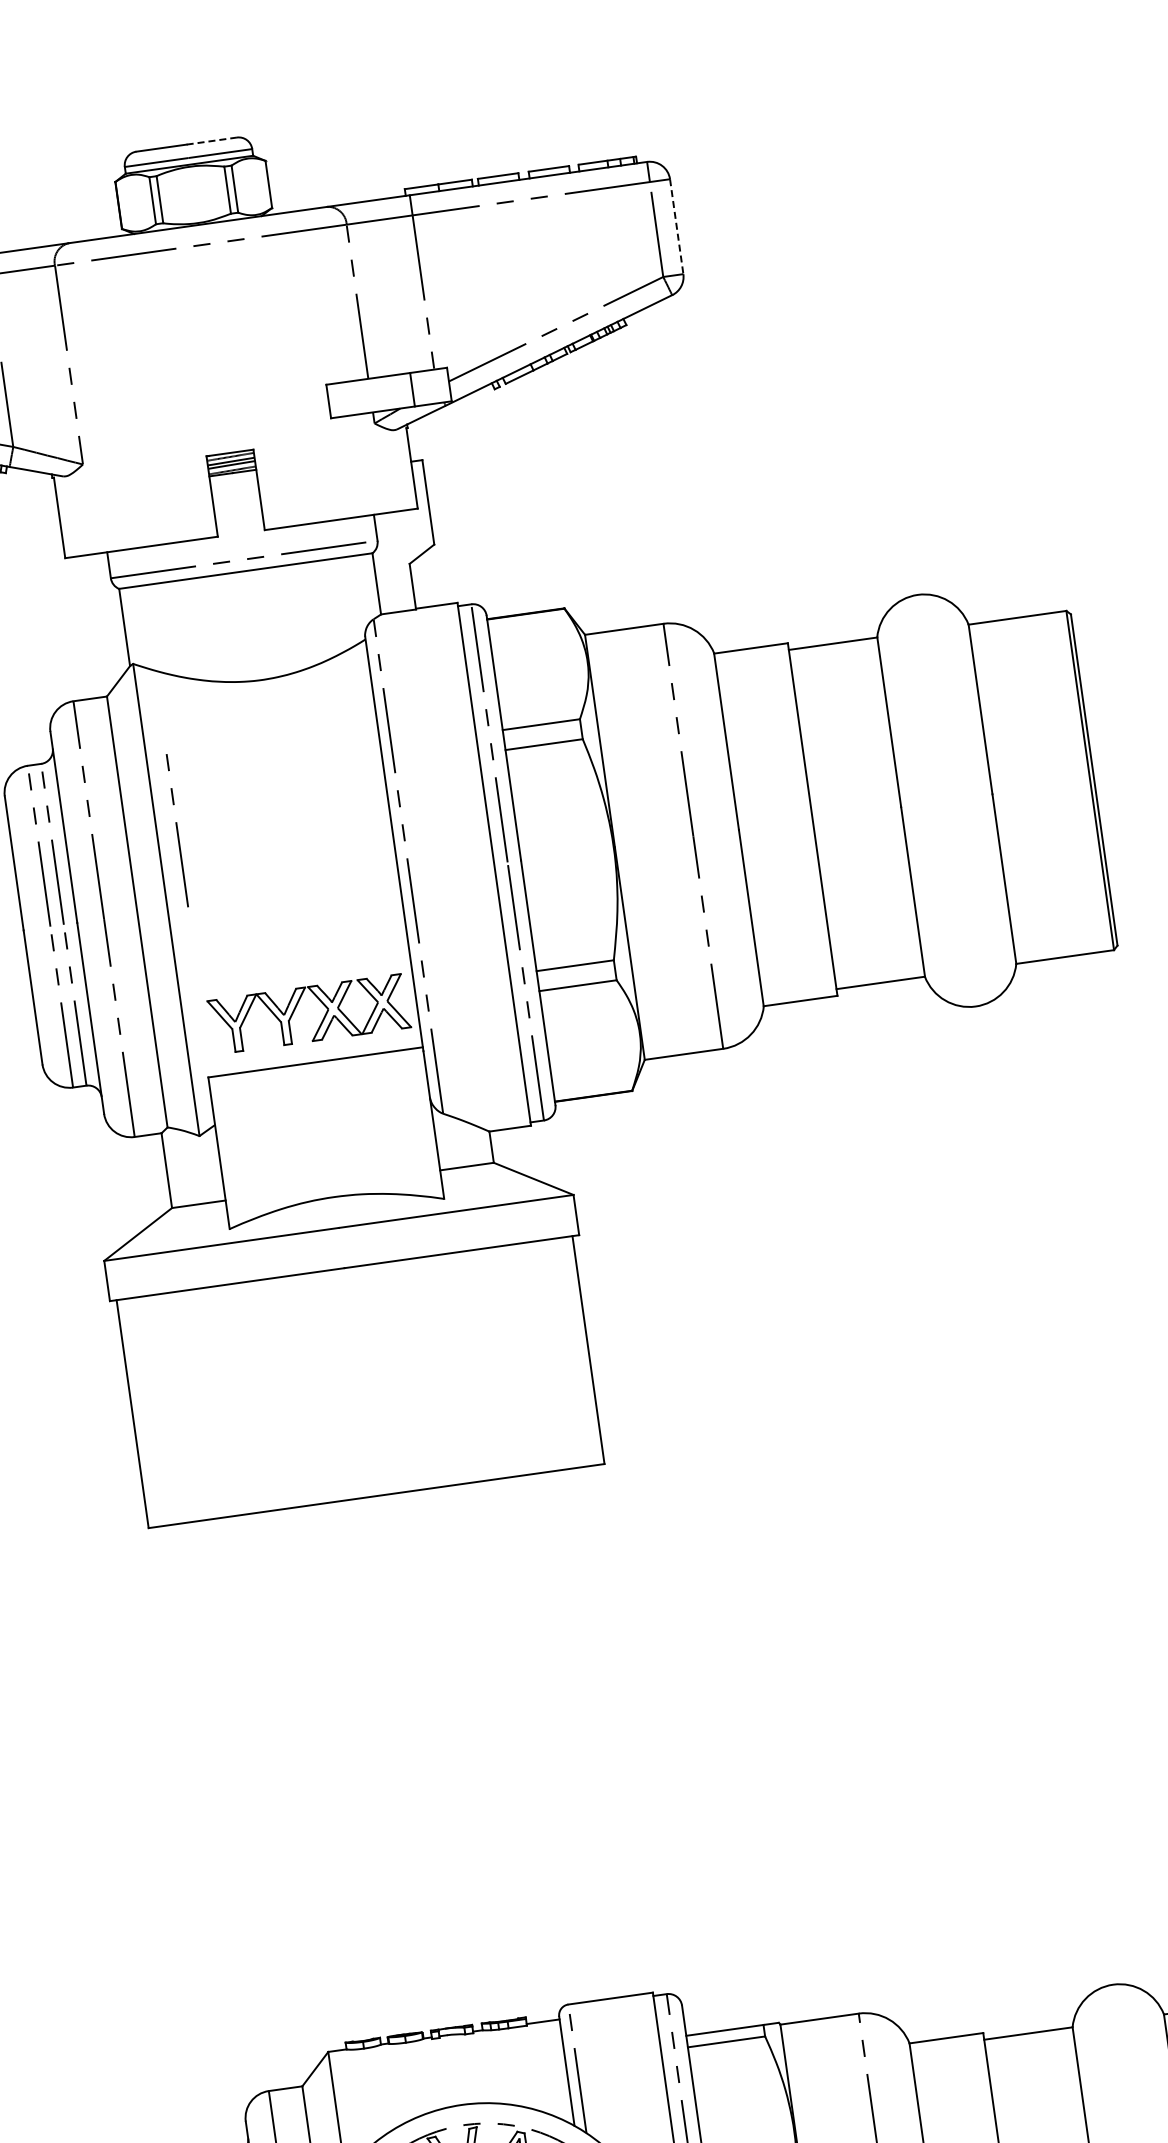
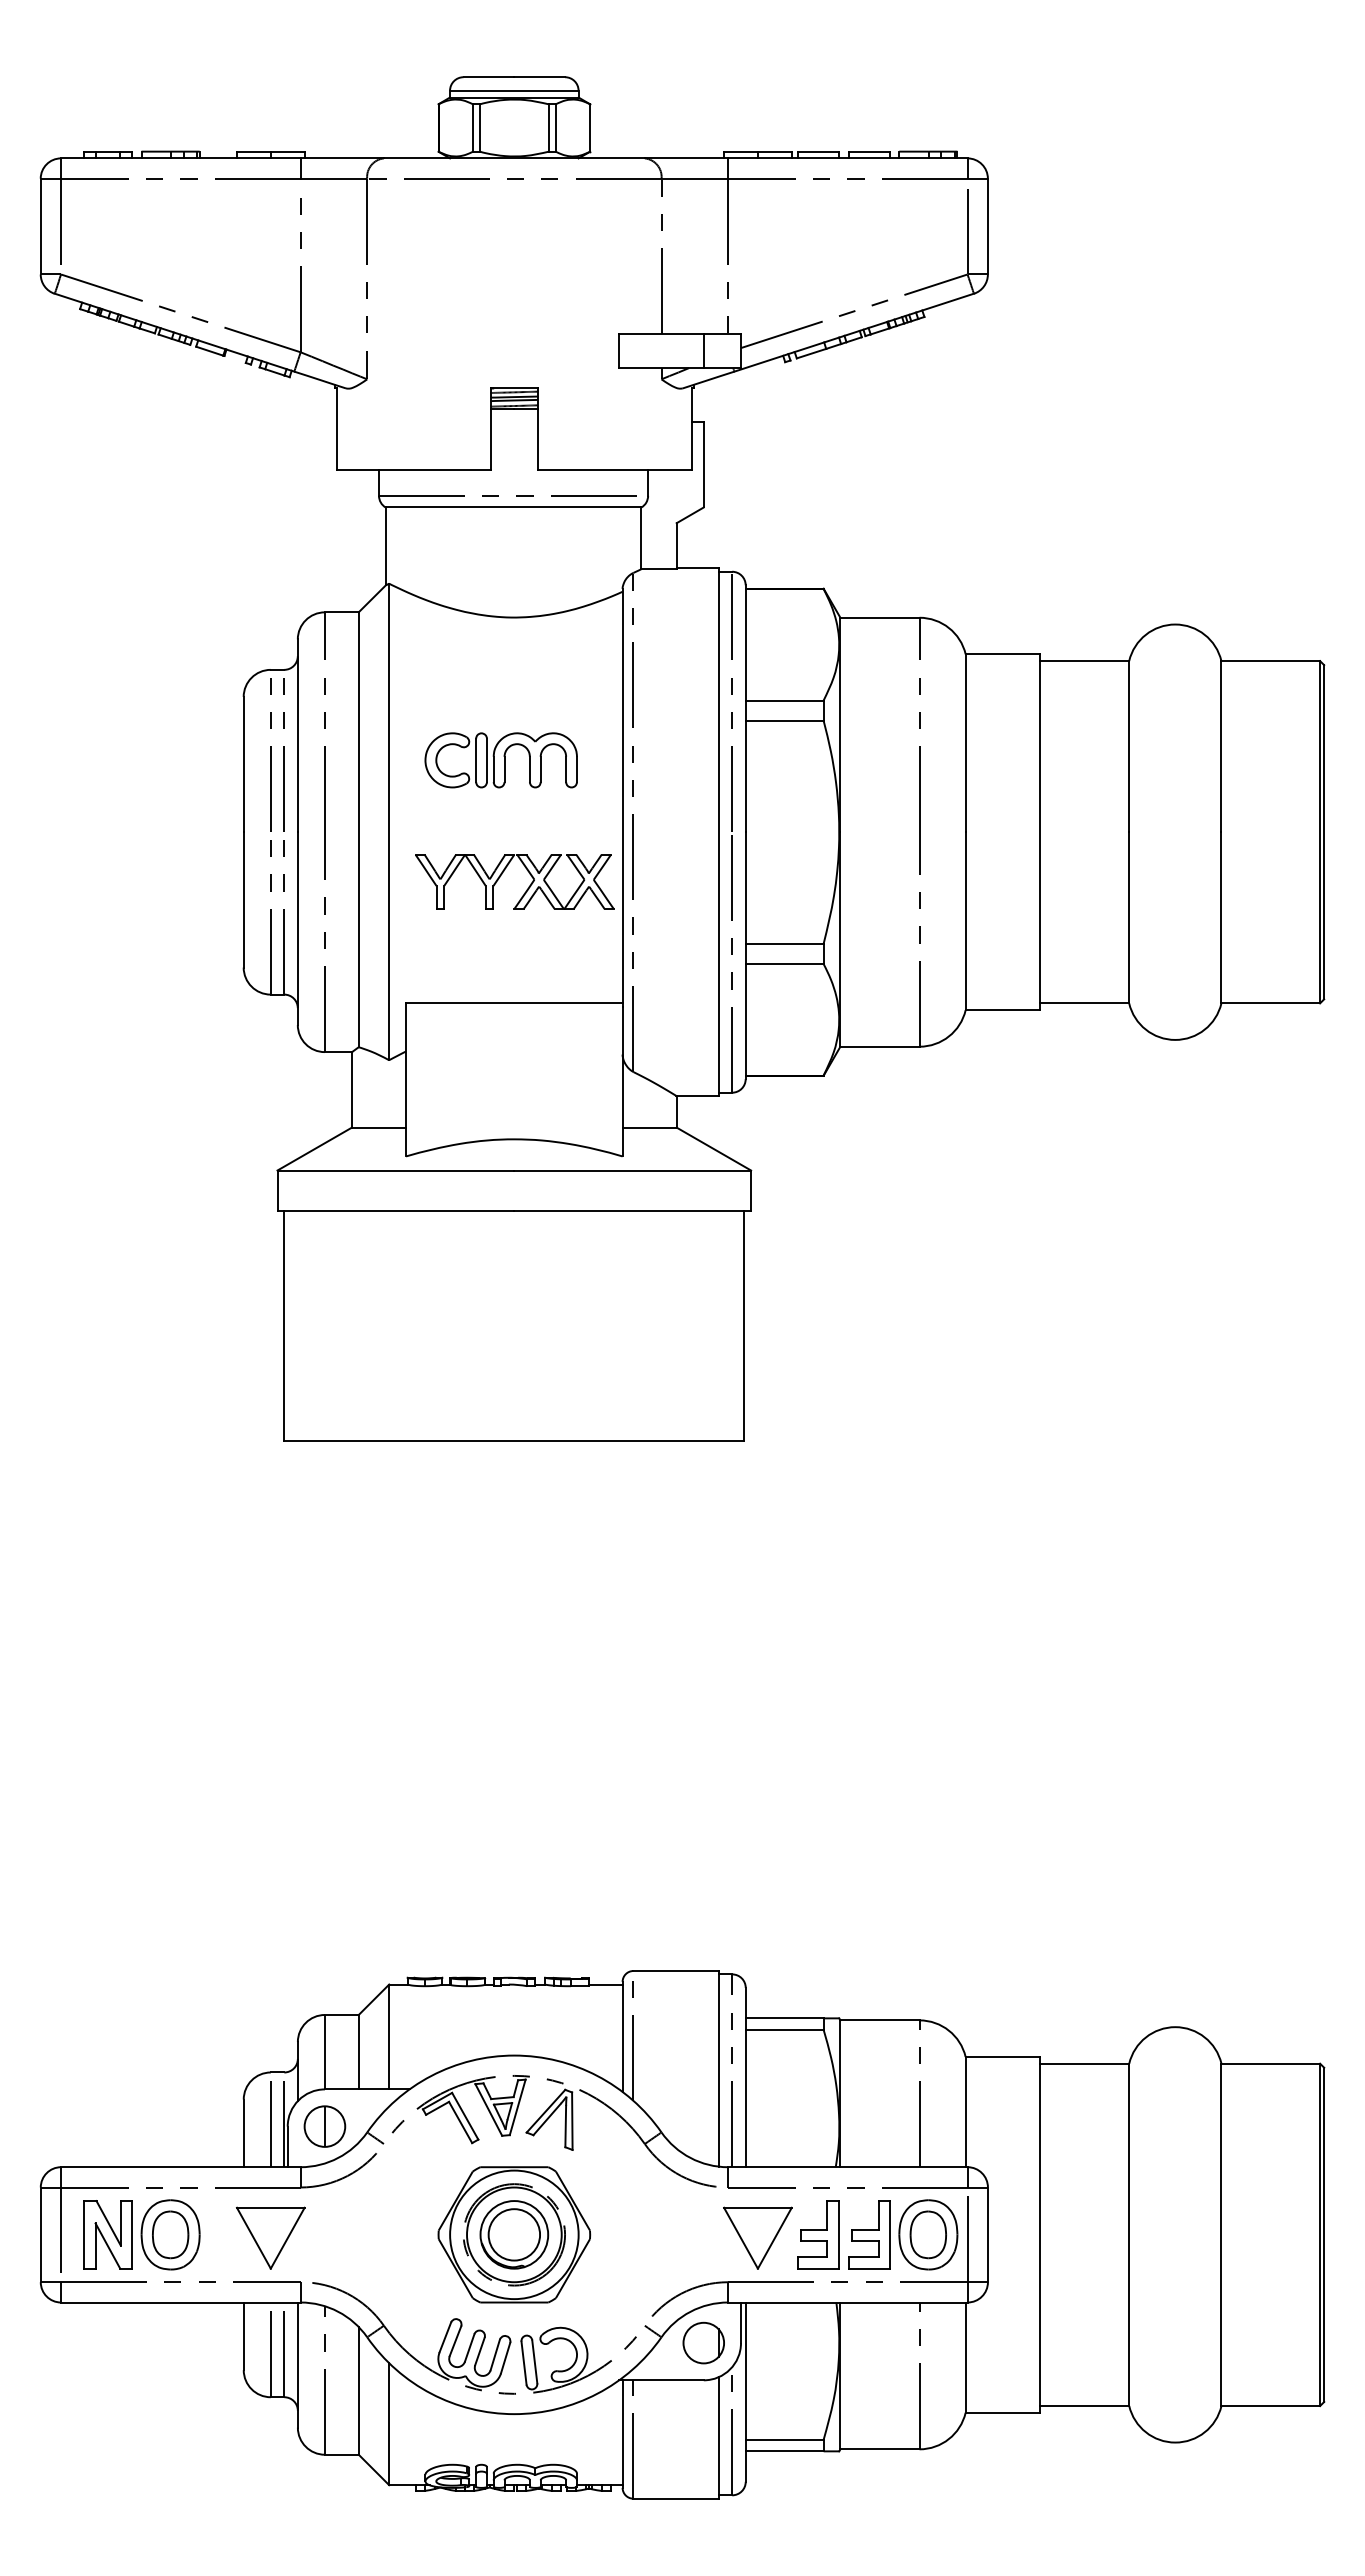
line: (212, 141) -> (540, 77), dashed -> solid
line: (676, 226) -> (987, 226), dashed -> solid
part: (268, 823) -> (500, 760), added
line: (177, 830) -> (409, 754), removed
part: (296, 1008) -> (502, 874), moved

